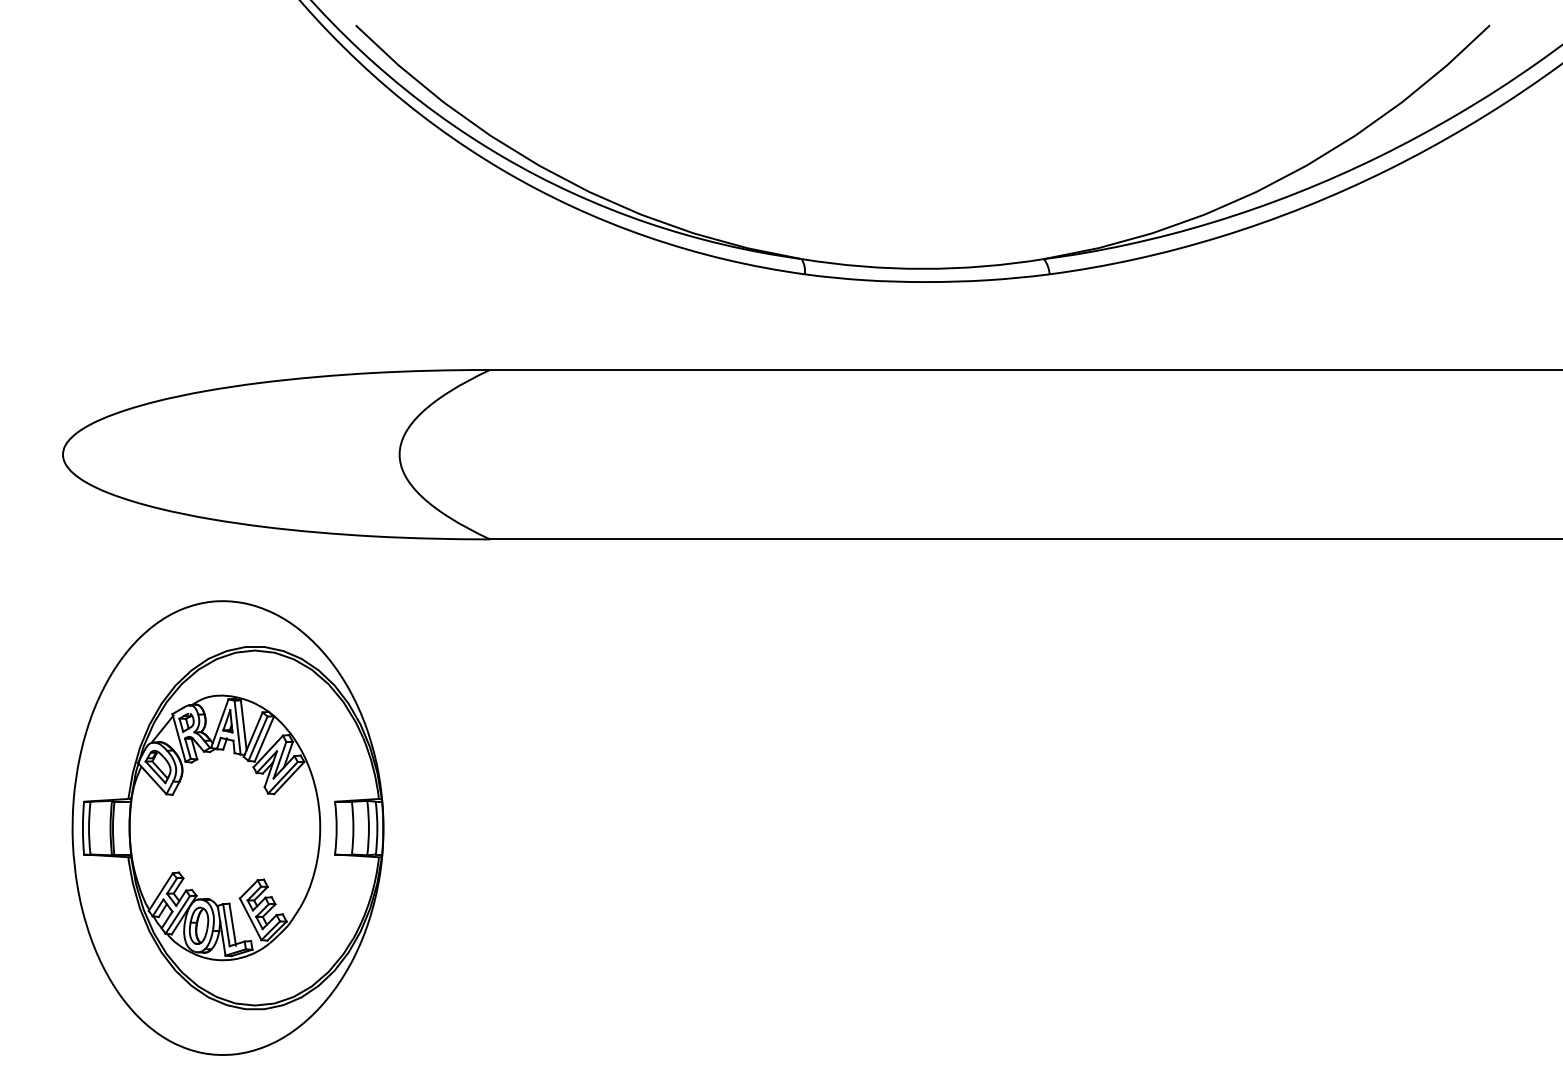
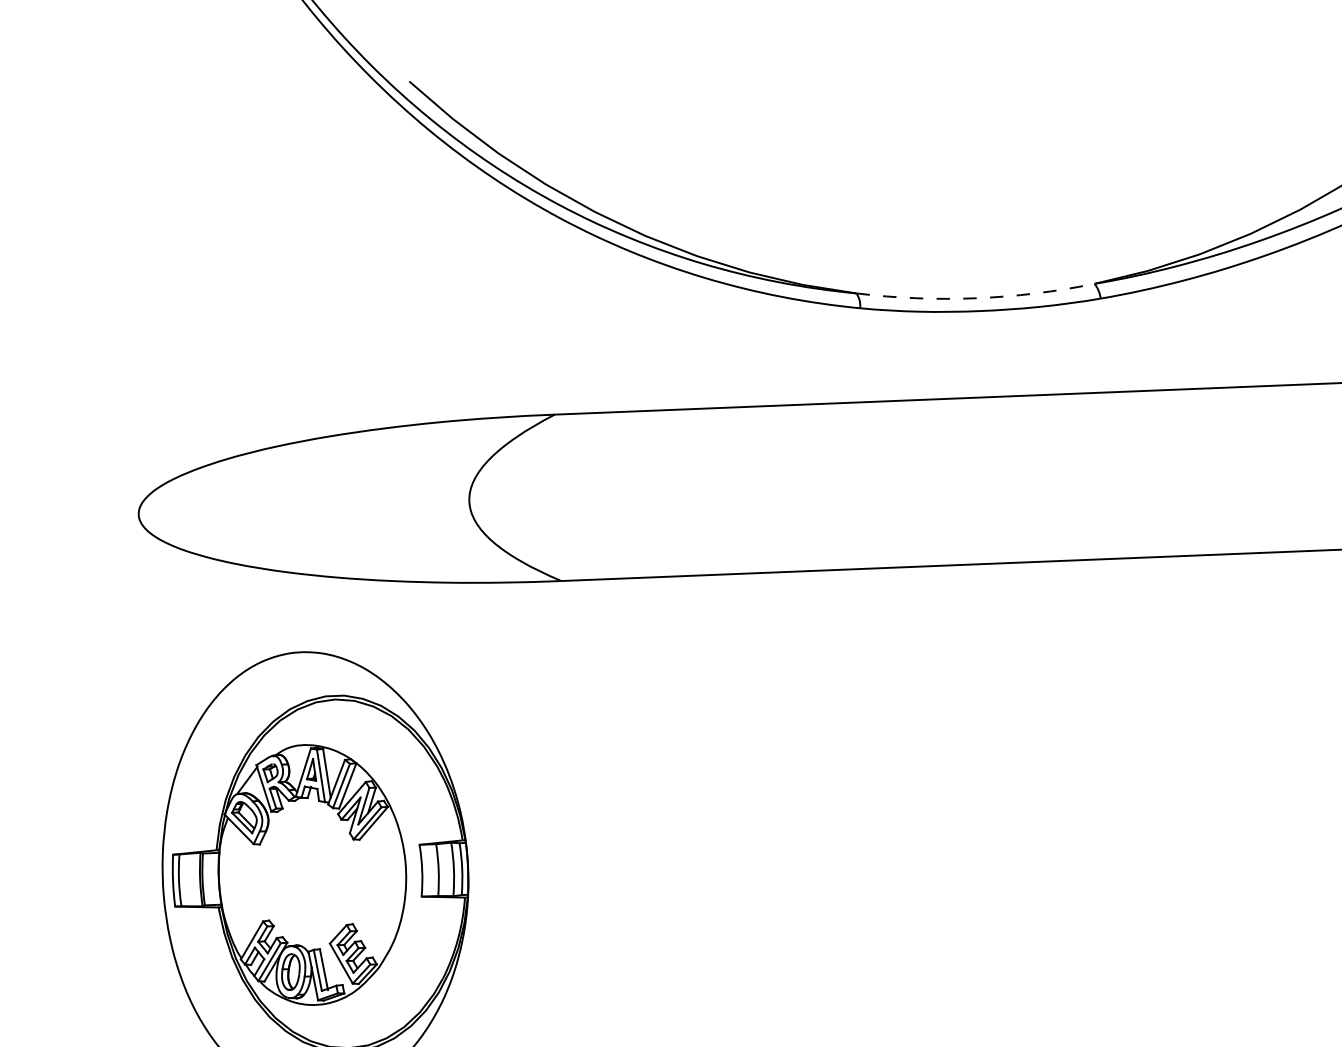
arc: (922, 268) -> (975, 297), solid -> dashed

